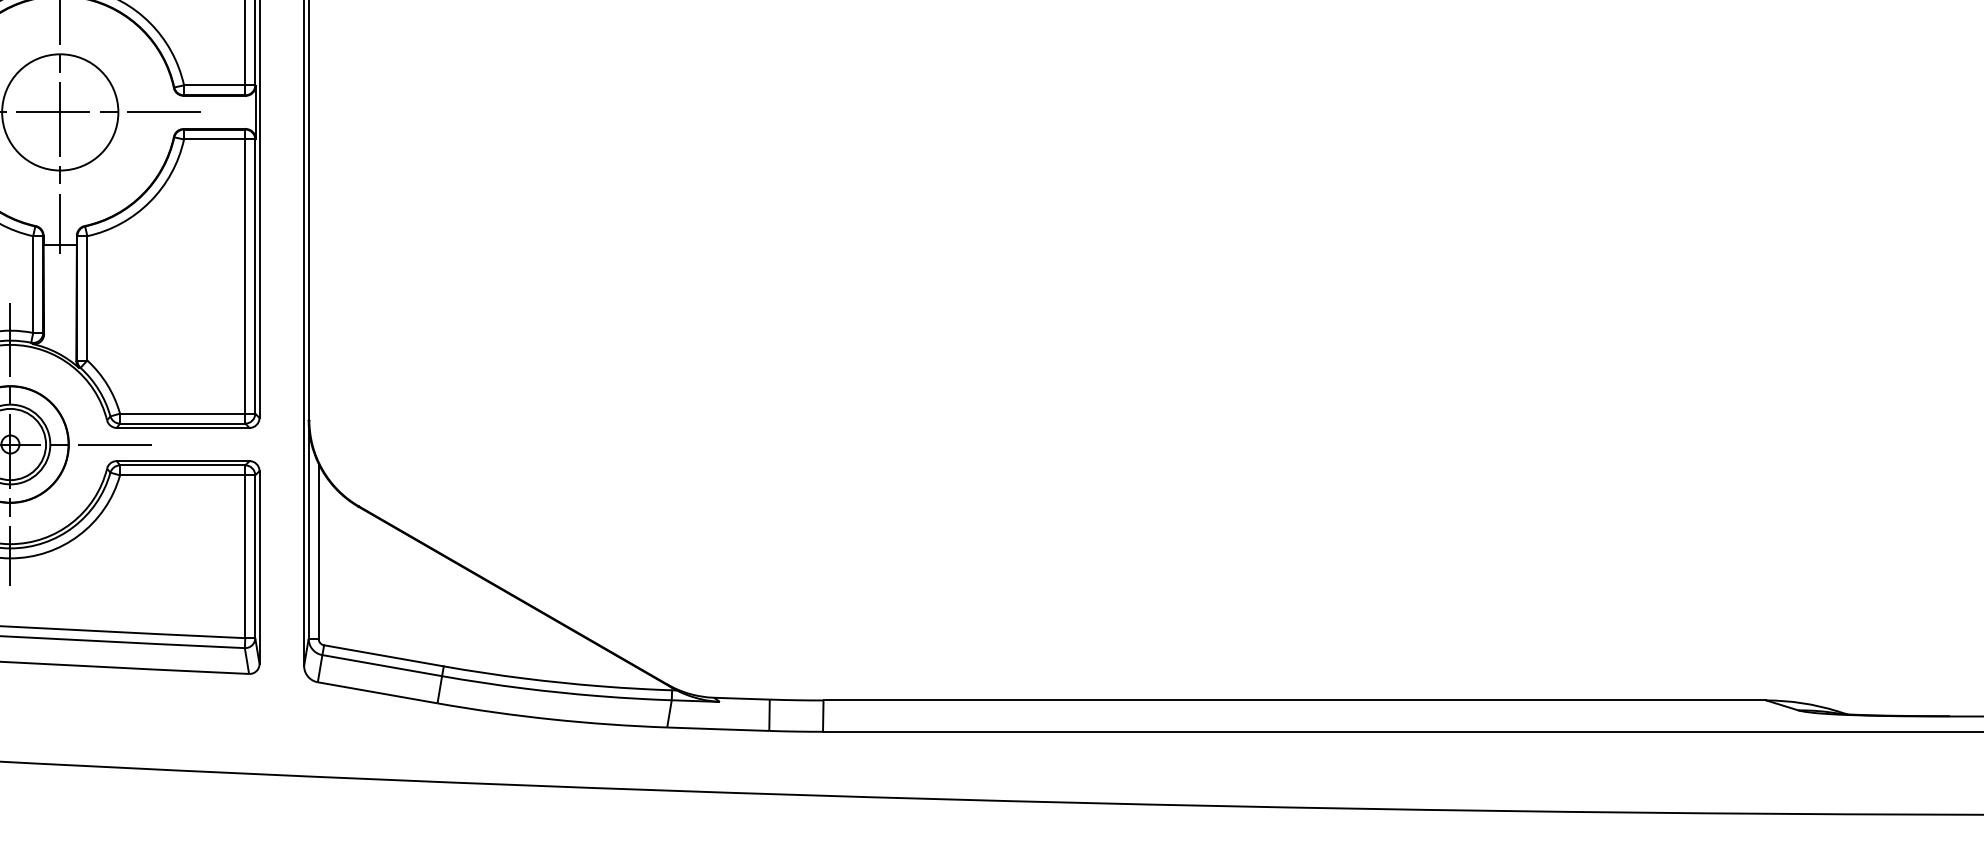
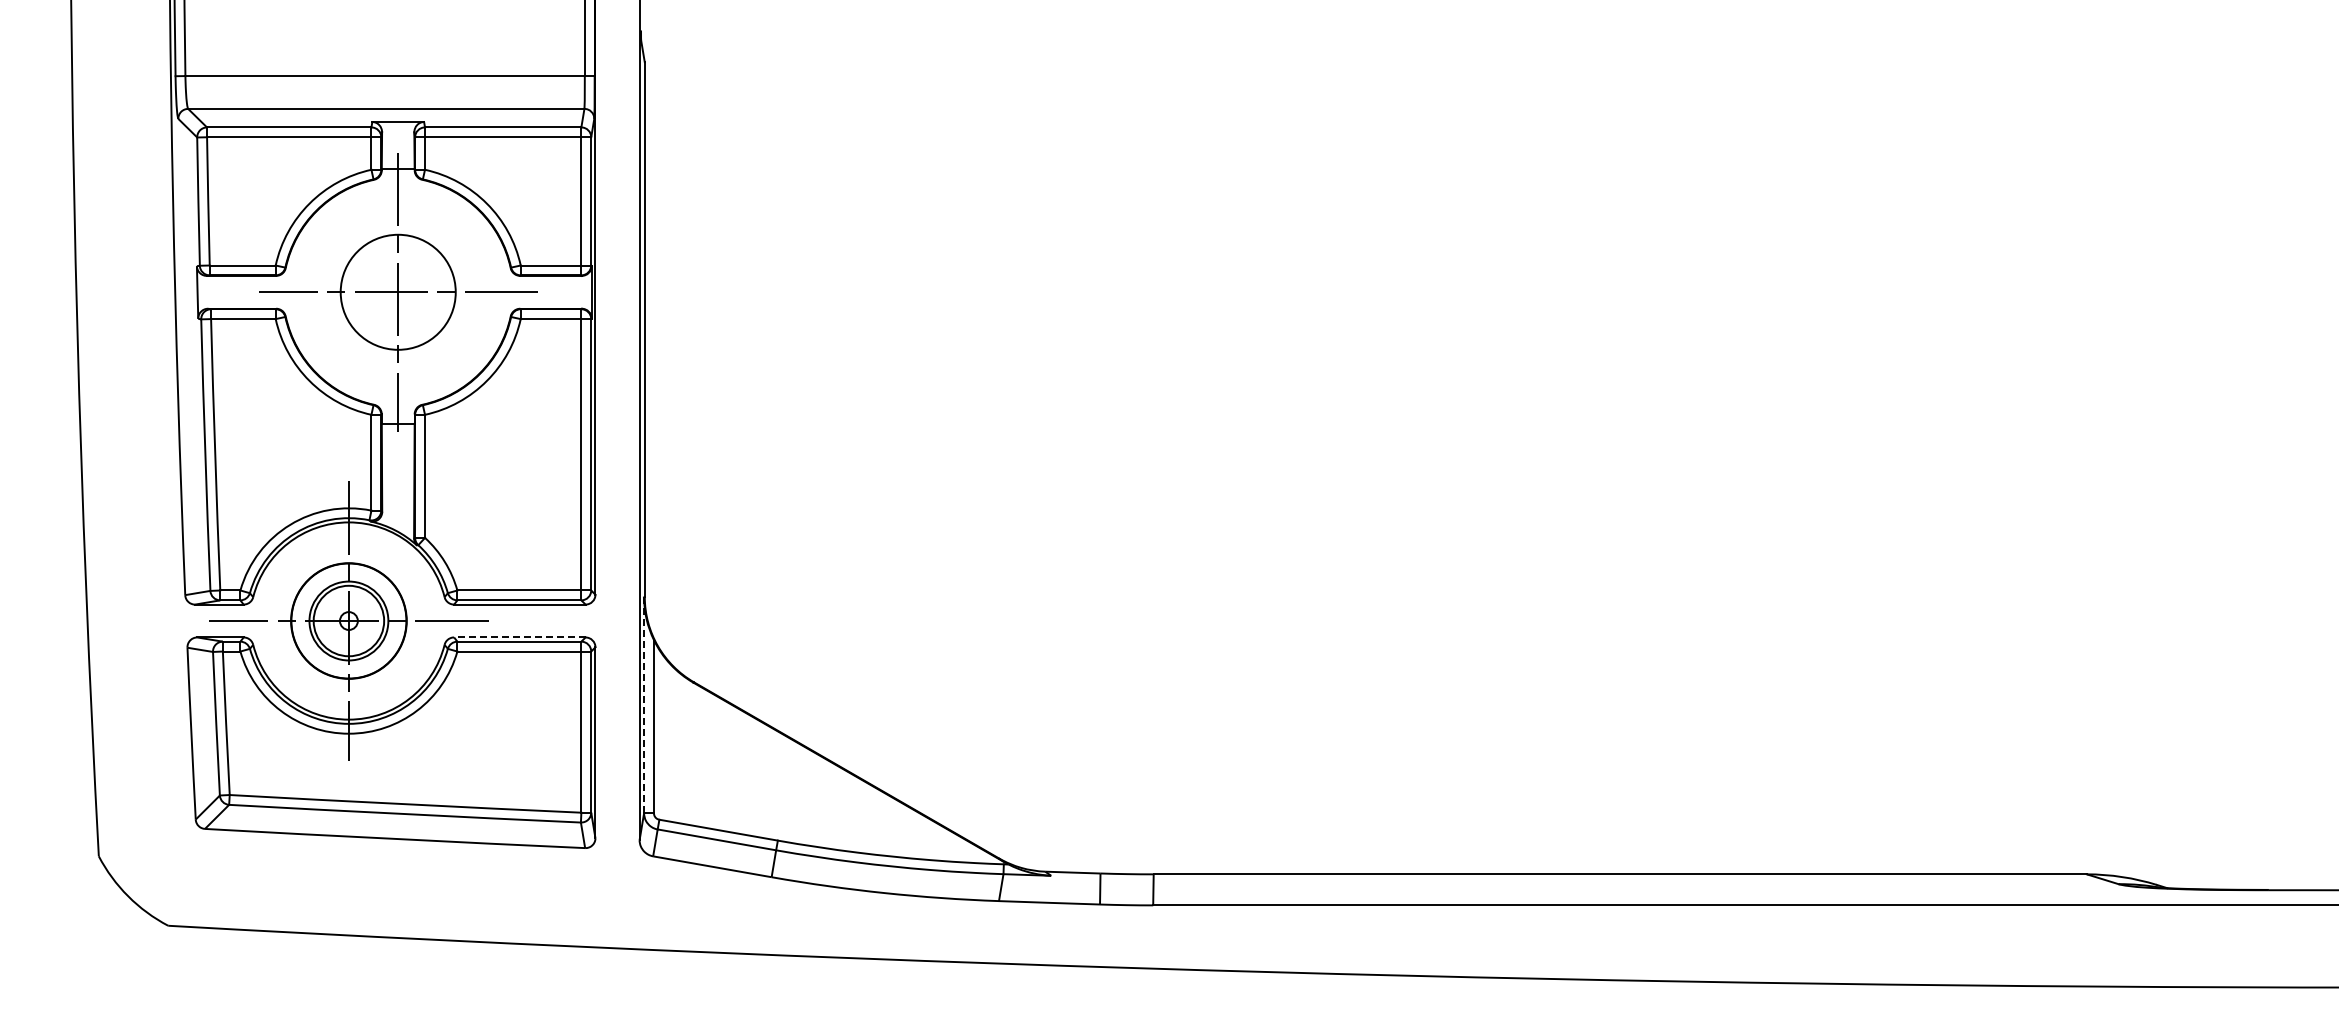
line: (182, 461) -> (519, 637), solid -> dashed
line: (309, 529) -> (644, 705), solid -> dashed

